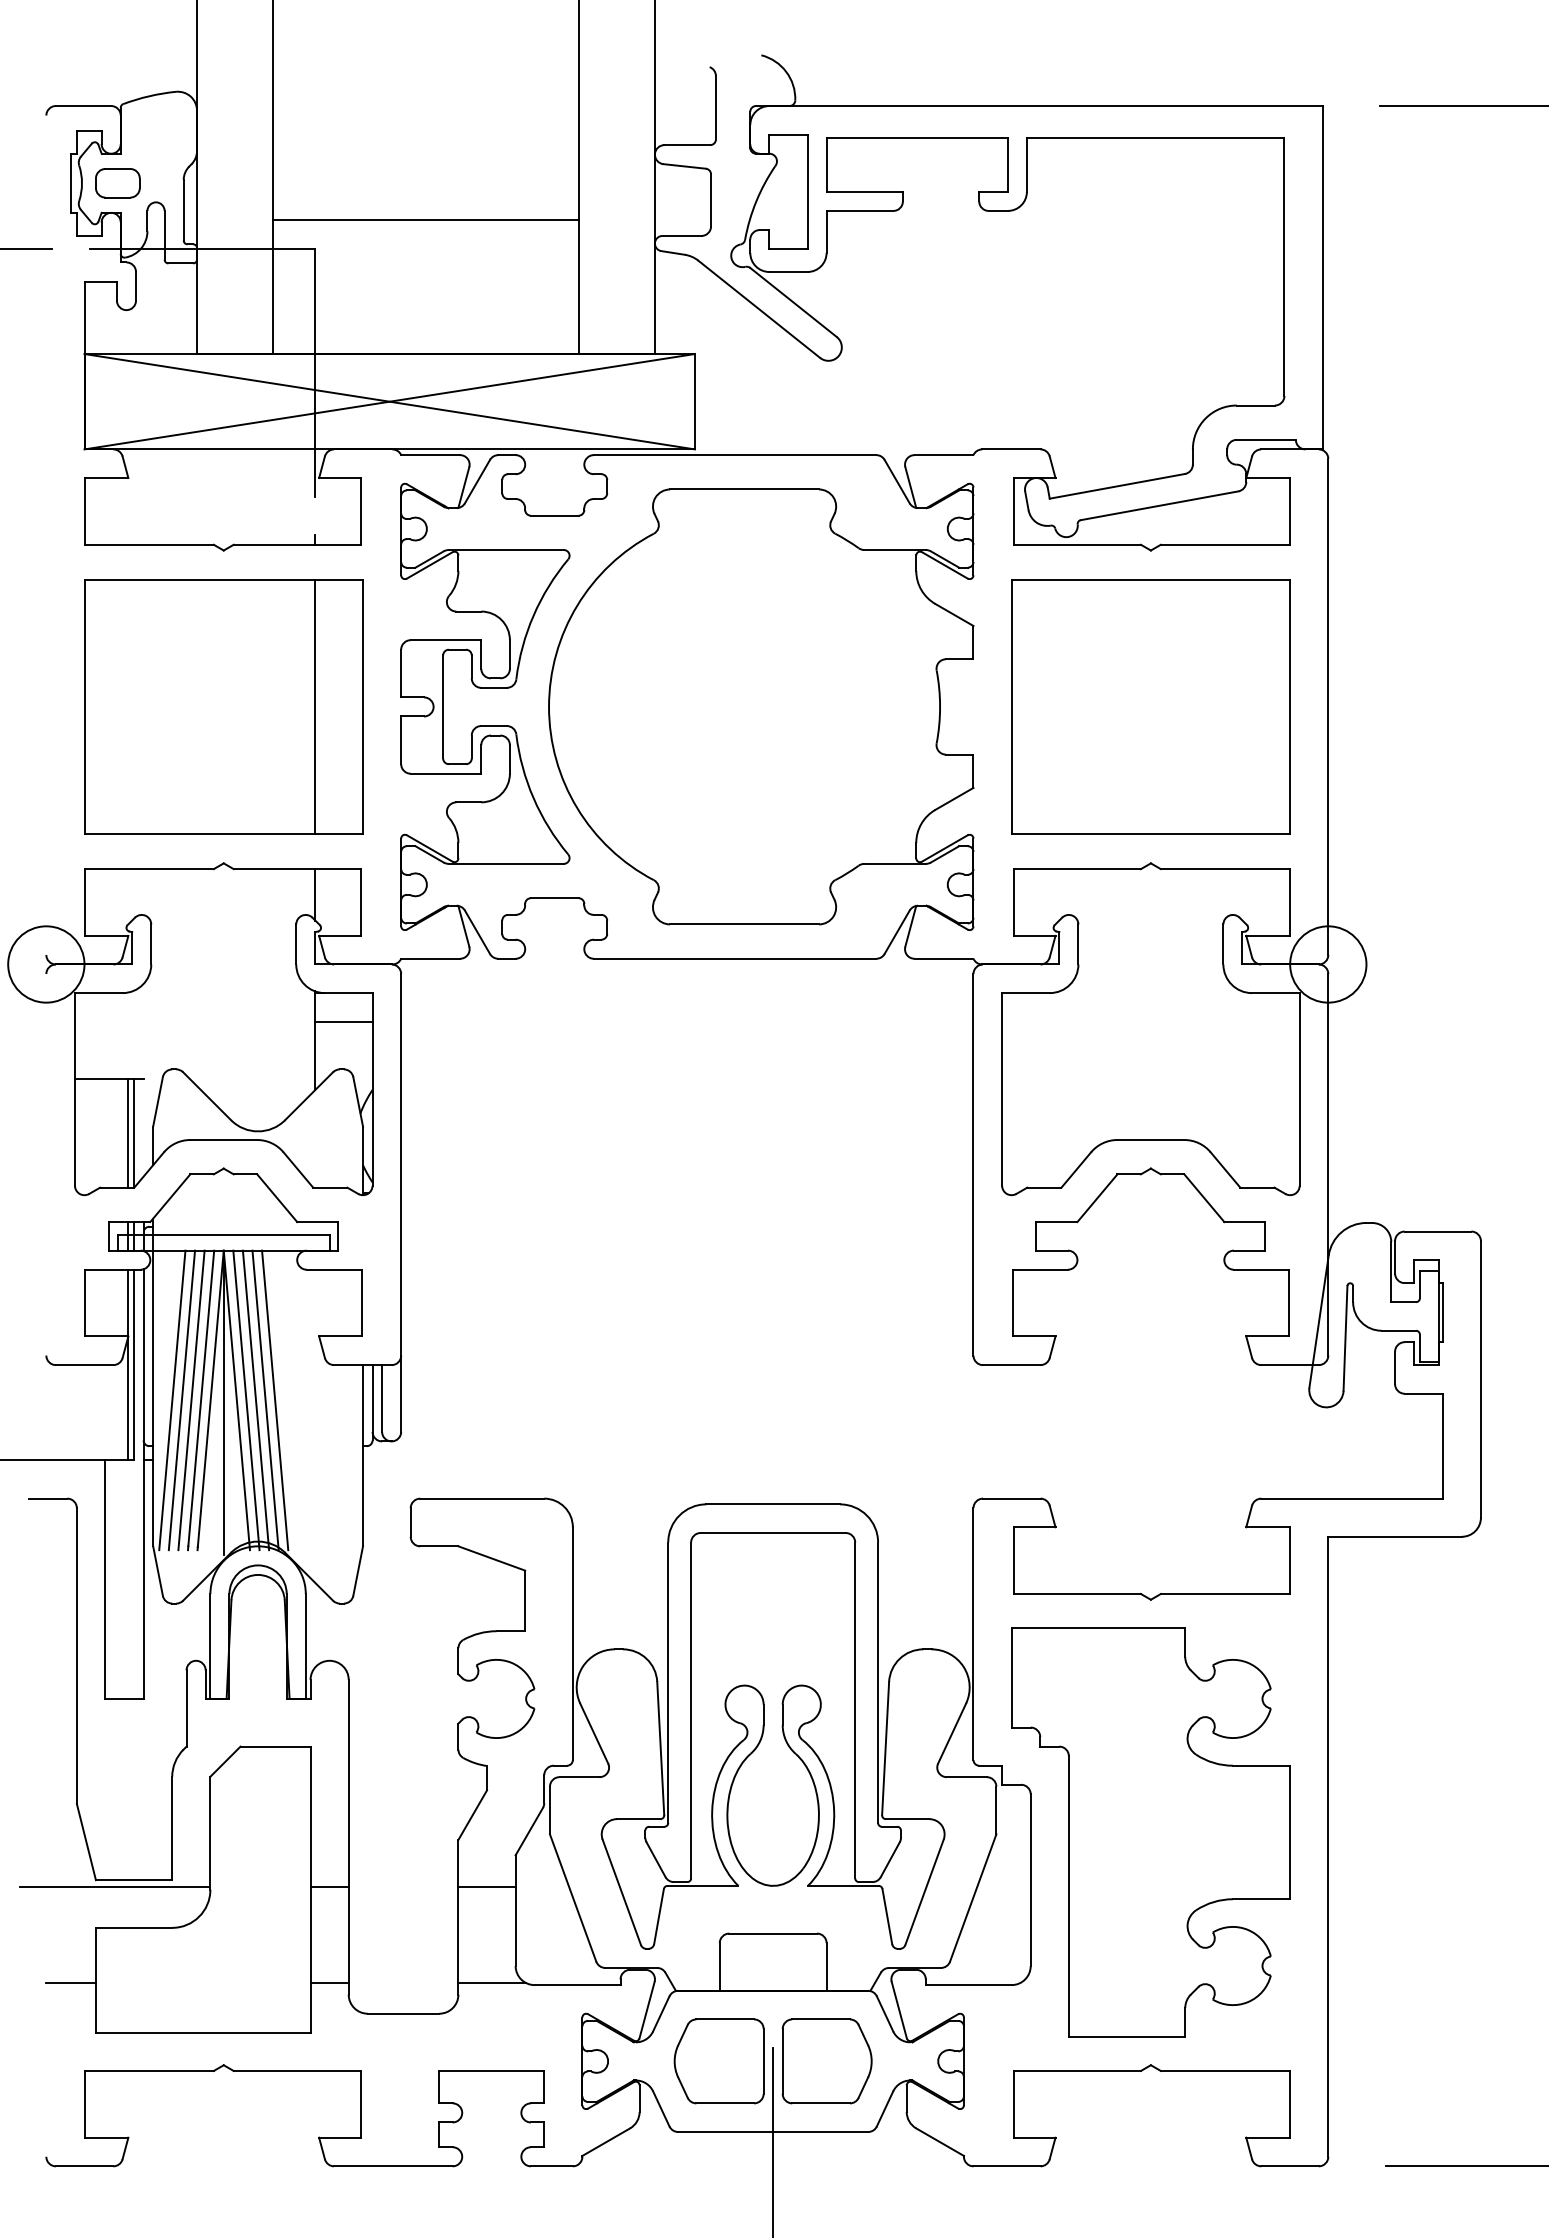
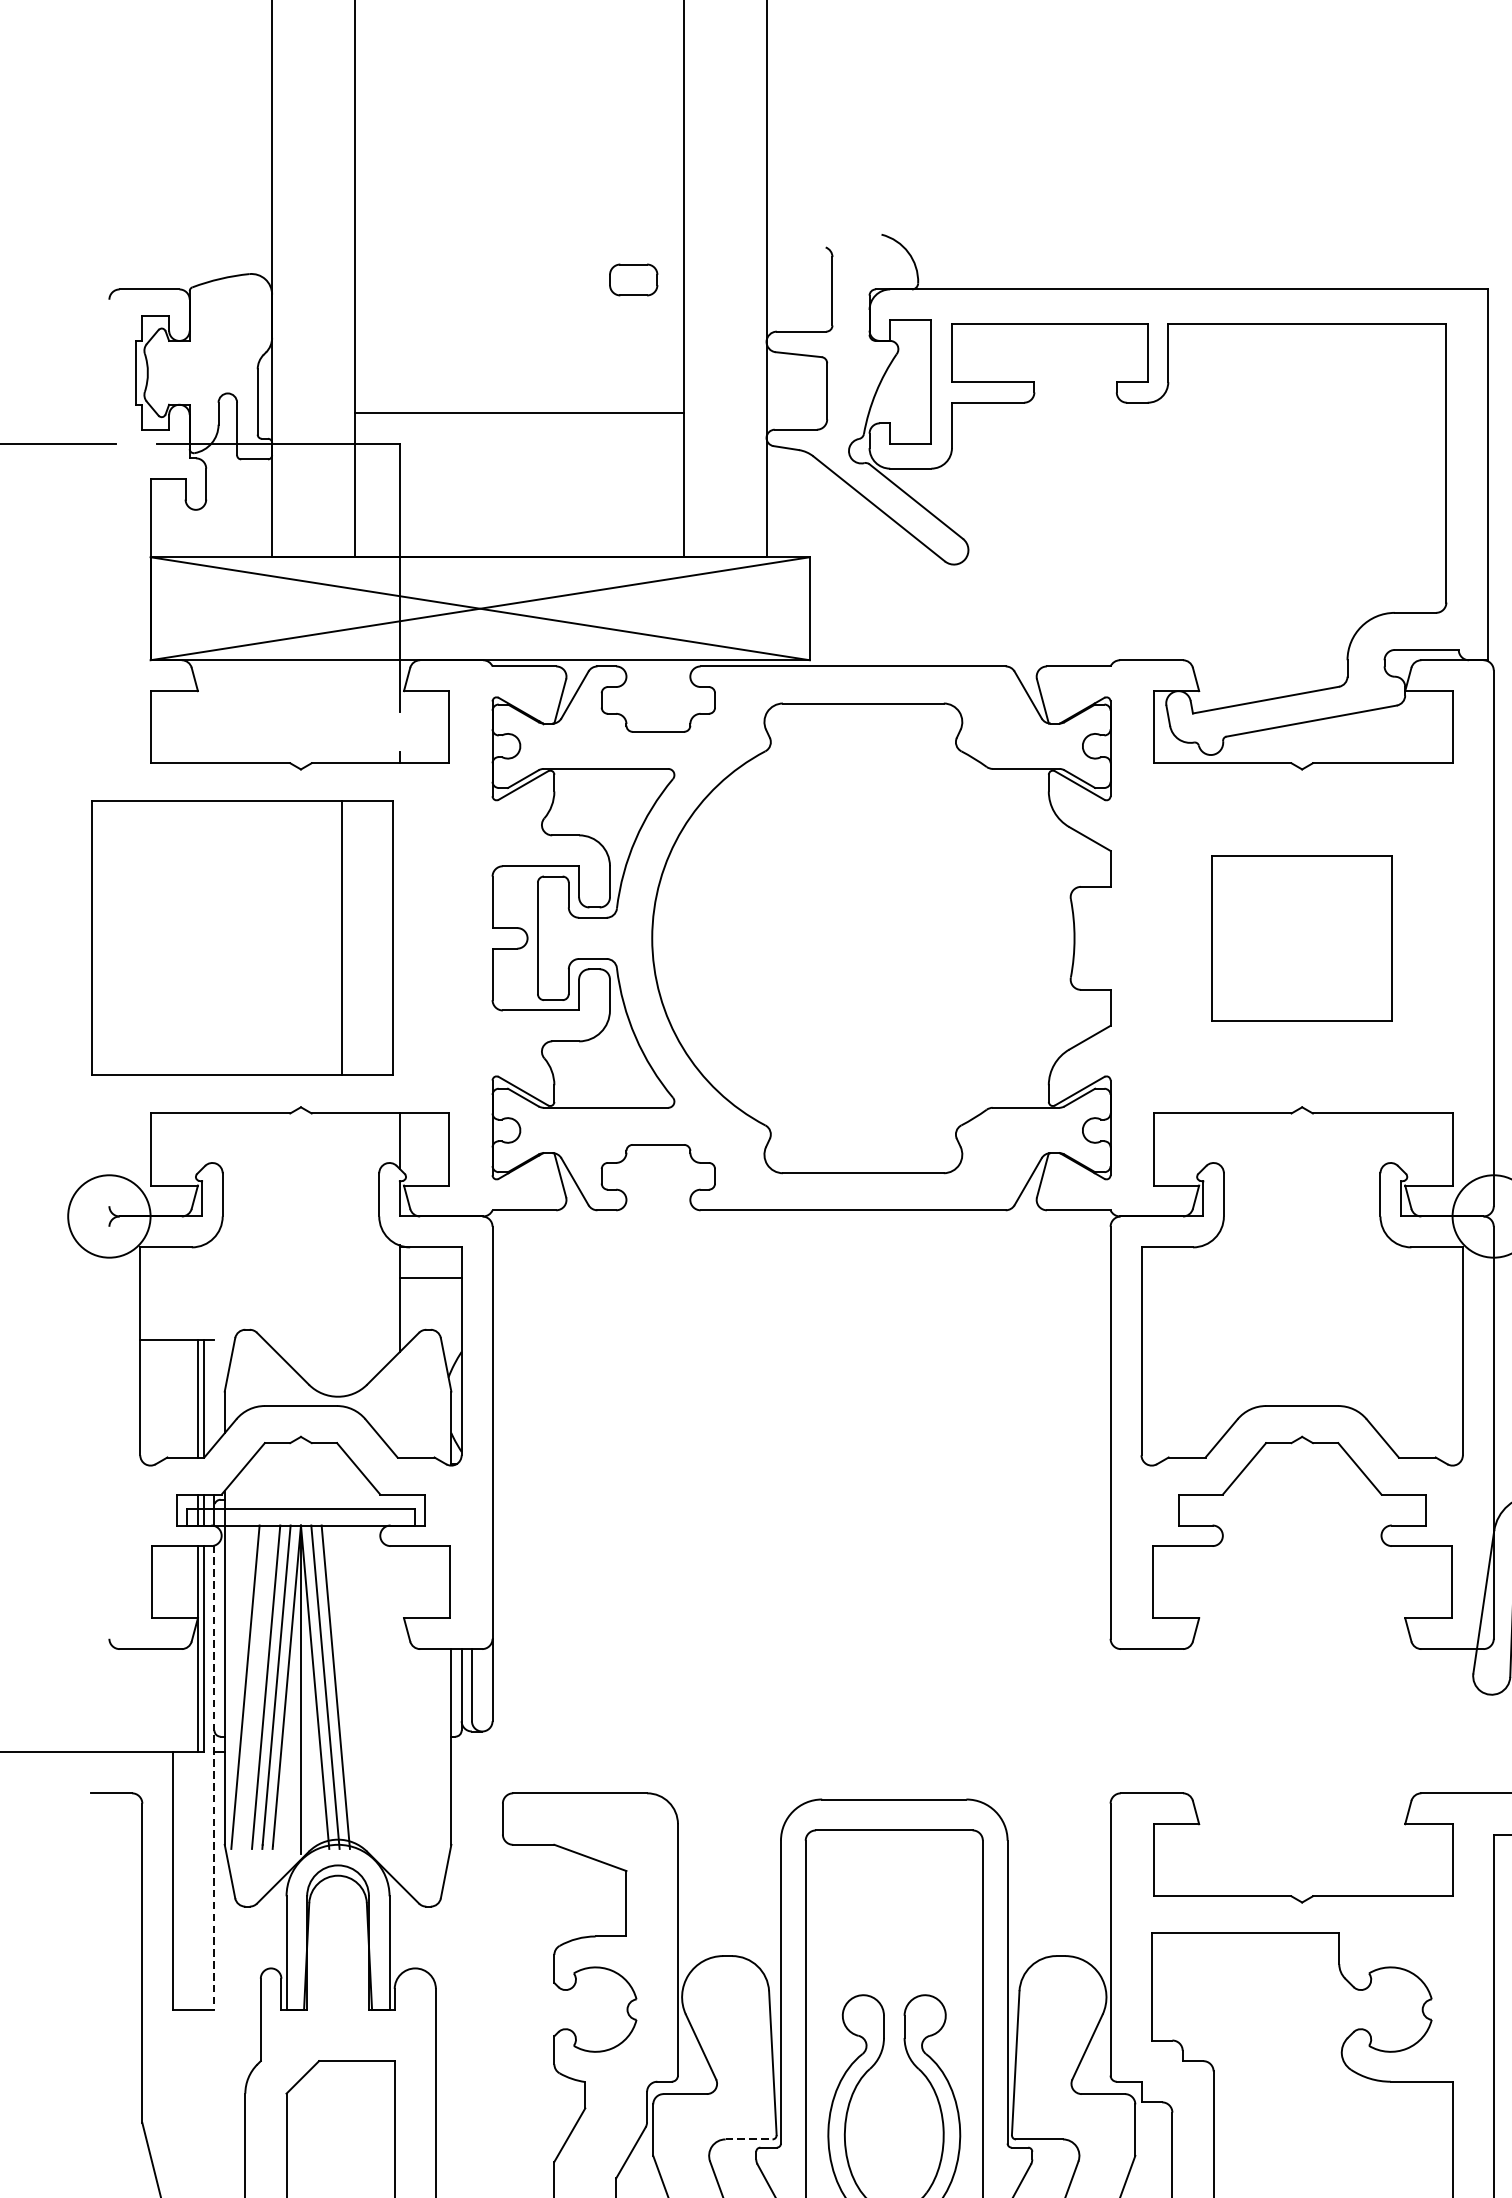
part: (117, 183) -> (633, 280), moved
part: (223, 706) -> (242, 937), moved
part: (1150, 706) -> (1301, 937), size x0.6
line: (181, 1400) -> (255, 1687), removed
line: (265, 1400) -> (346, 1687), removed
line: (275, 1400) -> (356, 1687), removed
line: (143, 1484) -> (214, 1778), solid -> dashed
line: (638, 1819) -> (748, 2139), solid -> dashed

